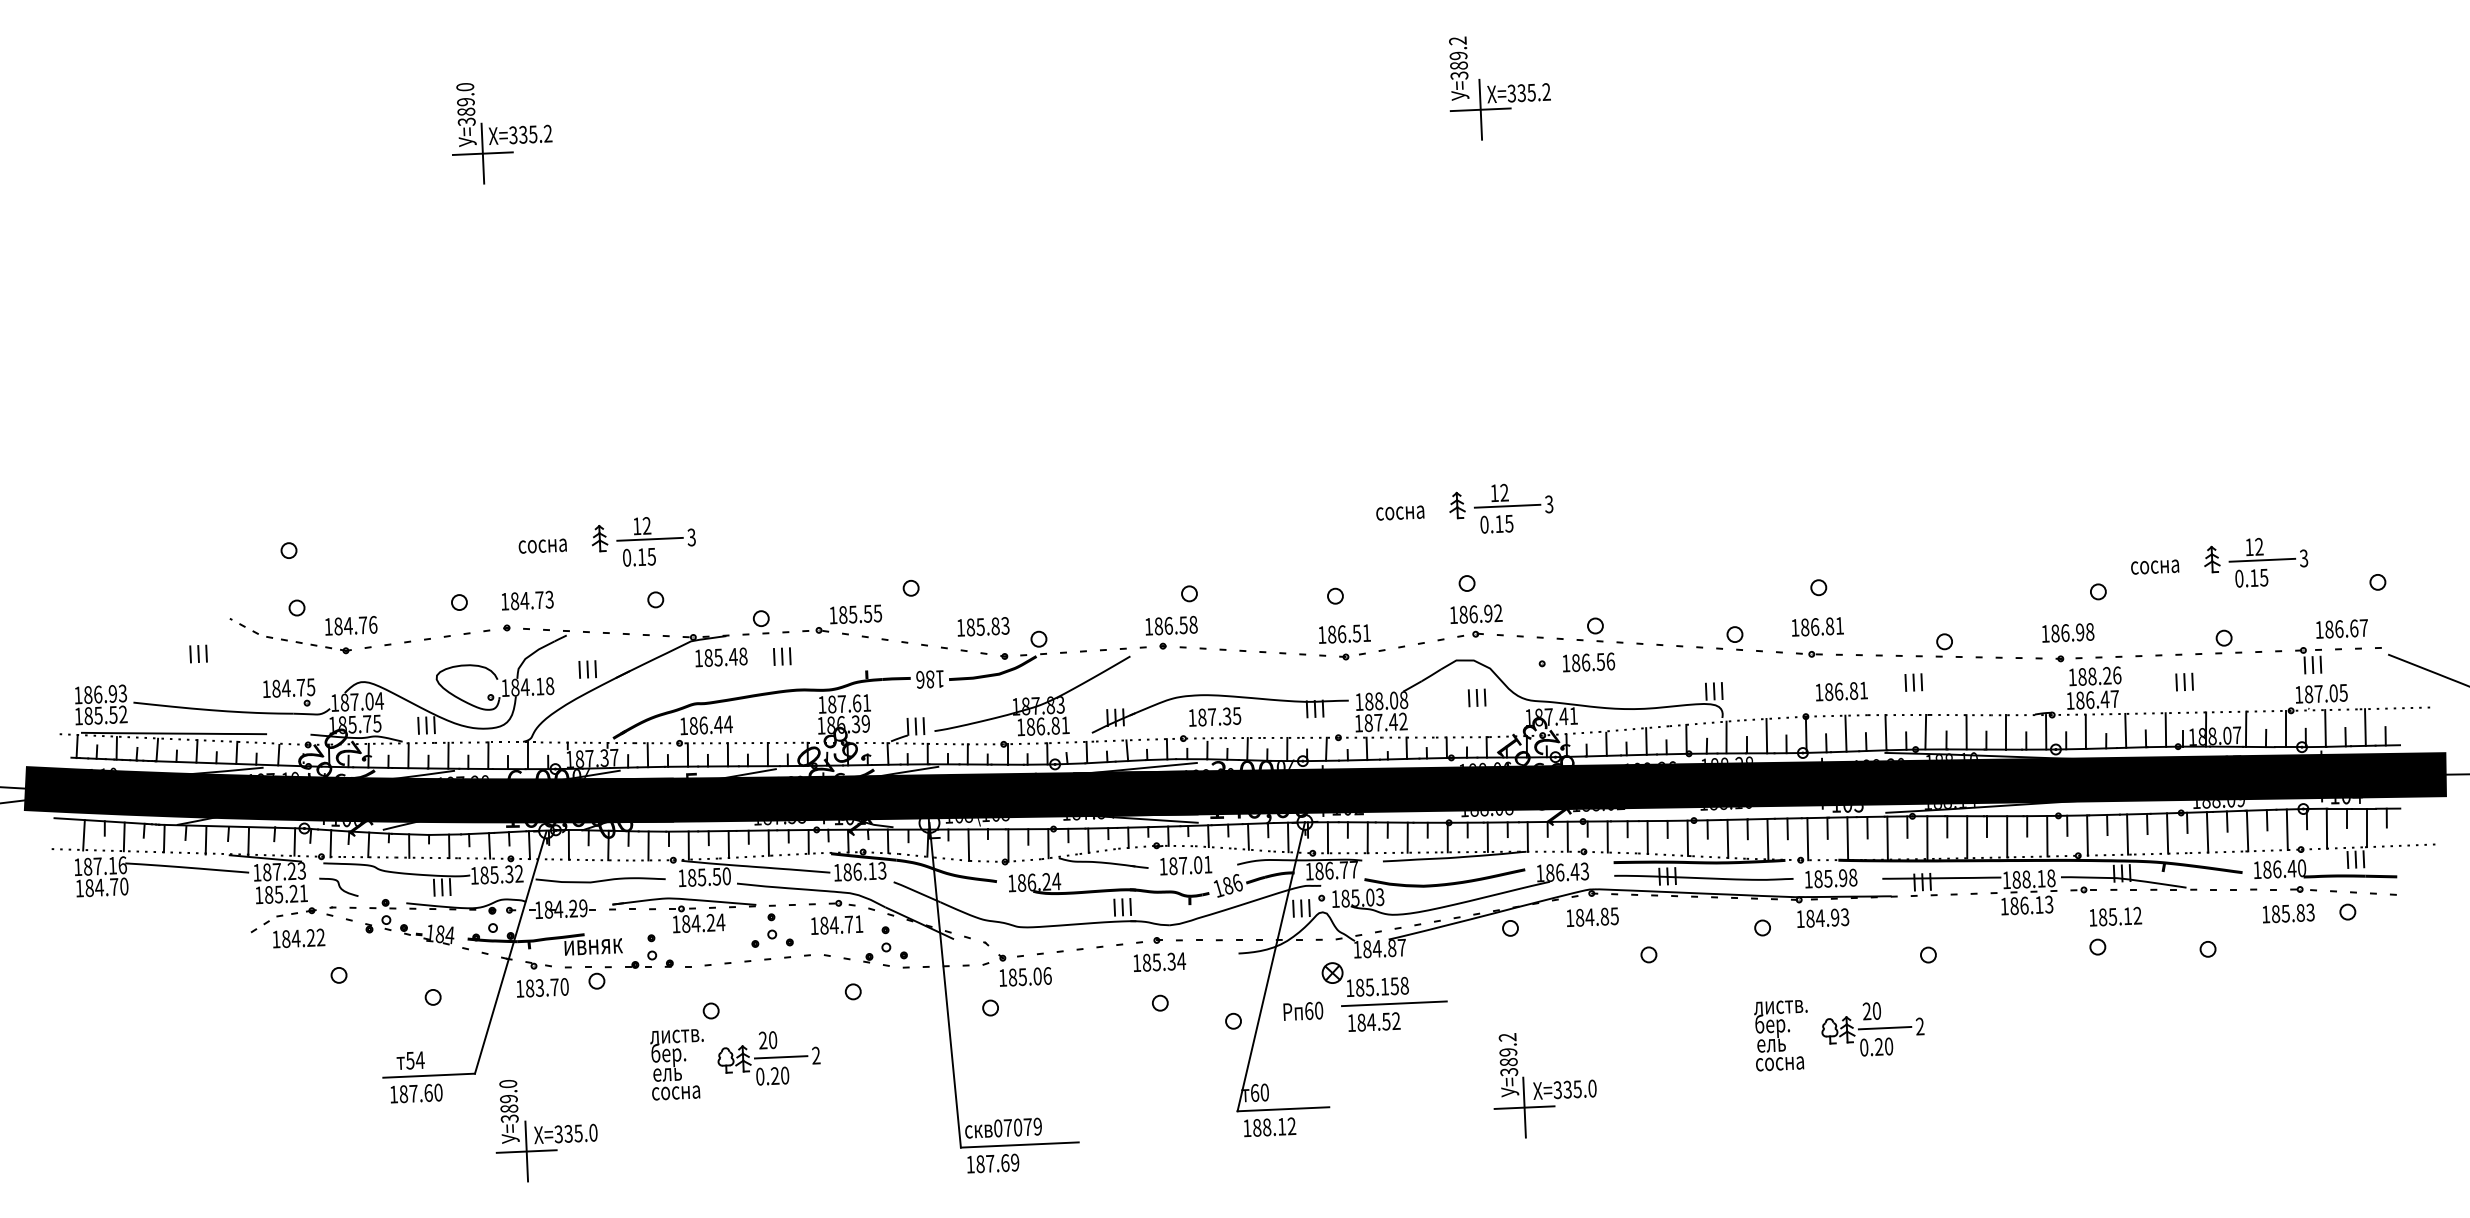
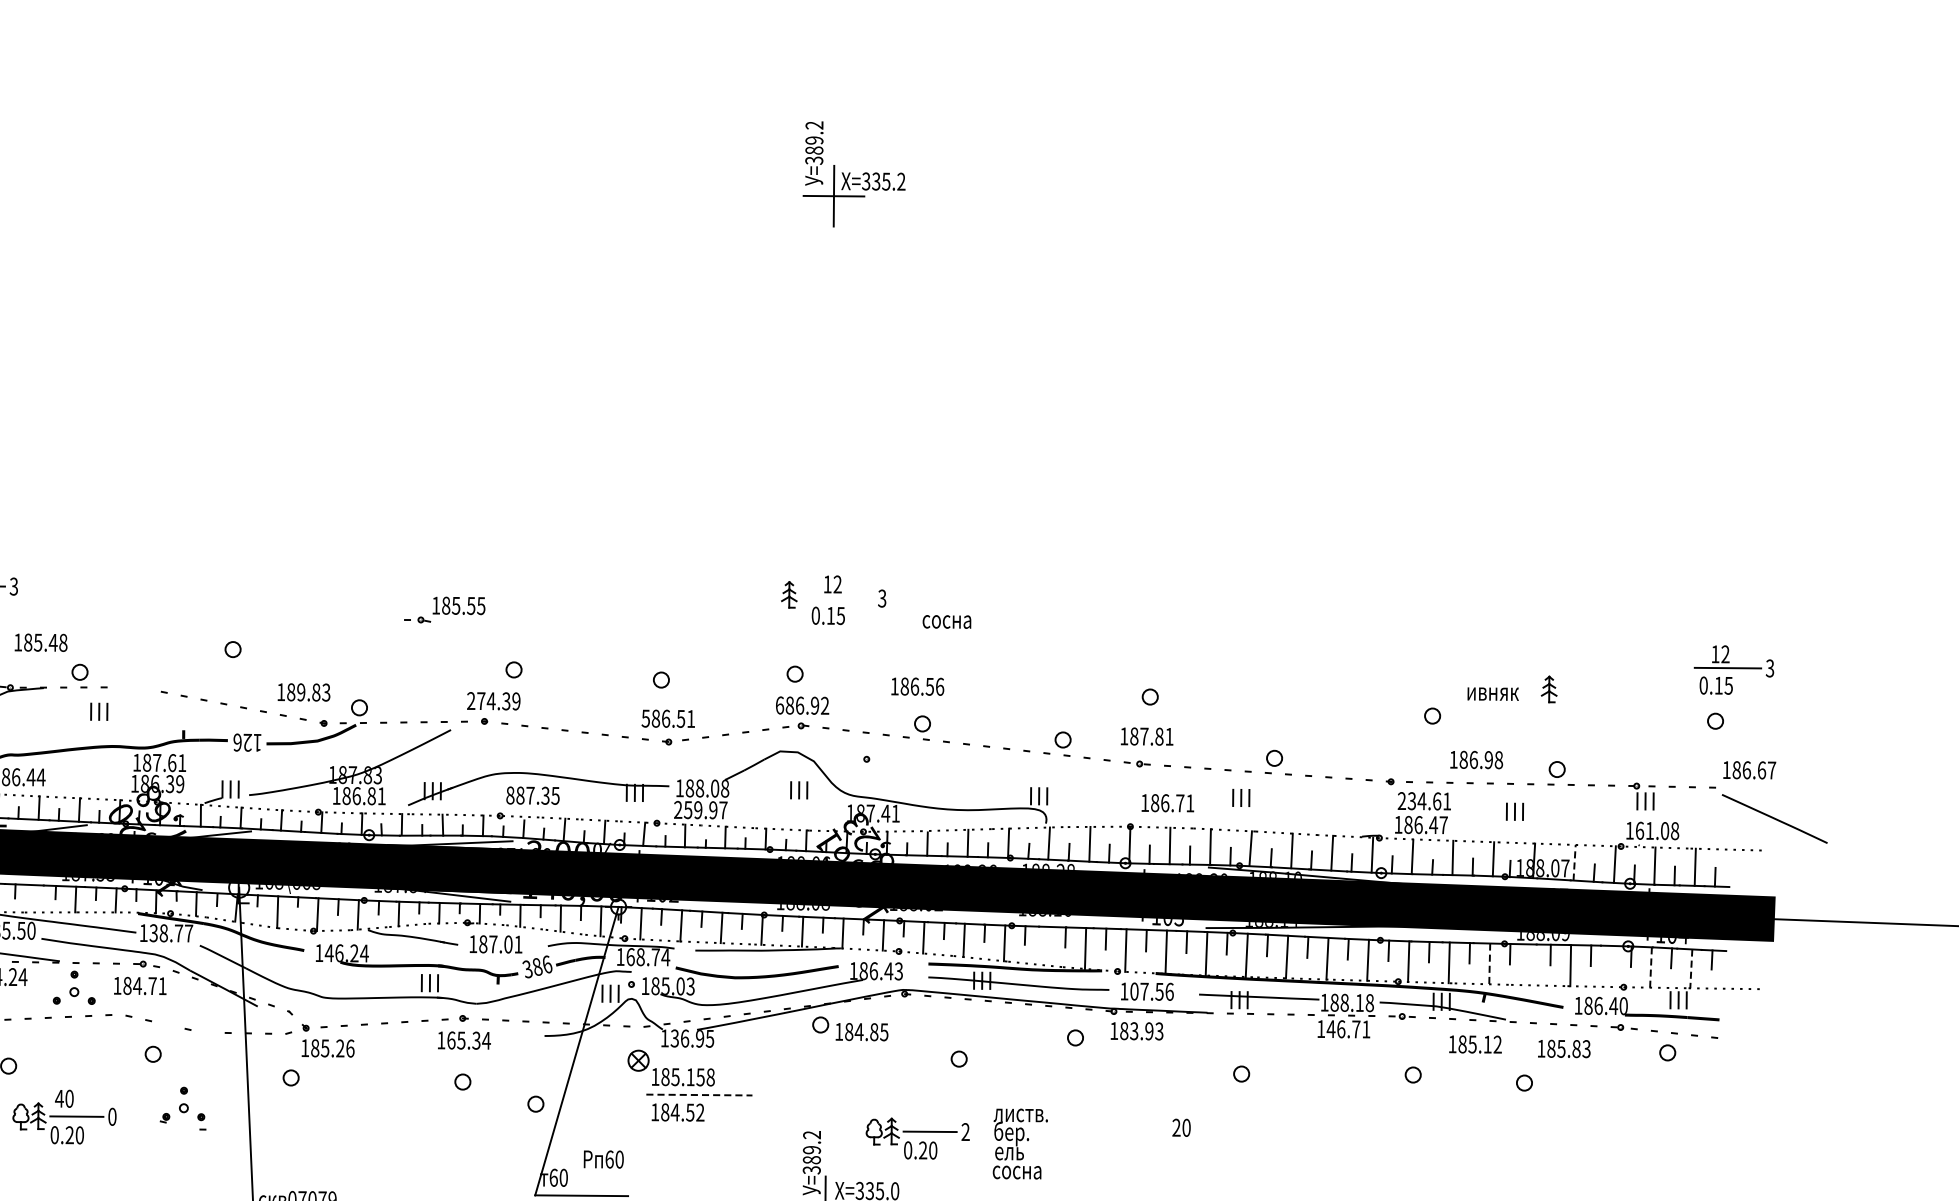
line: (1507, 505) -> (840, 597), removed
text: (1400, 512) -> (947, 621), moved
part: (2268, 562) -> (1734, 670), moved
text: (2156, 566) -> (1492, 693), сосна -> ивняк
text: (1453, 615) -> (779, 705), 186.92 -> 686.92
part: (841, 618) -> (444, 609), moved
text: (1170, 625) -> (493, 700), 186.58 -> 274.39
text: (980, 626) -> (301, 691), 185.83 -> 189.83
text: (1814, 626) -> (1143, 736), 186.81 -> 187.81
text: (2341, 628) -> (1749, 769), moved
text: (2068, 632) -> (1477, 759), moved
text: (1322, 635) -> (646, 719), 186.51 -> 586.51
text: (721, 657) -> (41, 642), moved
text: (1589, 662) -> (918, 686), moved
text: (2094, 676) -> (1424, 801), 188.26 -> 234.61
text: (930, 679) -> (247, 742), 186 -> 126
text: (1853, 690) -> (1179, 802), 186.81 -> 186.71
text: (2326, 693) -> (1657, 830), 187.05 -> 161.08
text: (1192, 717) -> (510, 795), 187.35 -> 887.35
text: (1380, 722) -> (700, 810), 187.42 -> 259.97
line: (2246, 729) -> (1574, 862), solid -> dashed
text: (1209, 769) -> (524, 848), 188.00 -> 271.26
text: (985, 820) -> (295, 888), 168\168 -> 168\668
line: (2326, 828) -> (1650, 967), solid -> dashed
line: (2366, 828) -> (1691, 969), solid -> dashed
line: (2286, 829) -> (1610, 966), removed
line: (2207, 832) -> (1530, 965), removed
line: (2167, 833) -> (1489, 963), solid -> dashed
line: (1727, 838) -> (1044, 945), removed
line: (728, 844) -> (34, 898), removed
text: (1336, 870) -> (647, 957), 186.77 -> 168.74
text: (864, 871) -> (170, 933), 186.13 -> 138.77
text: (1835, 877) -> (1151, 990), 185.98 -> 107.56
text: (1021, 882) -> (329, 952), 186.24 -> 146.24
text: (1218, 888) -> (527, 969), 186 -> 386
text: (2031, 905) -> (1348, 1029), 186.13 -> 146.71
text: (2288, 913) -> (1564, 1048), moved
text: (1592, 916) -> (861, 1031), moved
text: (2116, 916) -> (1476, 1044), moved
text: (1820, 918) -> (1134, 1031), 184.93 -> 183.93
part: (886, 947) -> (184, 1108), moved
text: (1384, 948) -> (692, 1038), 184.87 -> 136.95
text: (1147, 962) -> (452, 1040), 185.34 -> 165.34
text: (1037, 976) -> (340, 1048), 185.06 -> 185.26
line: (1394, 1003) -> (699, 1094), solid -> dashed
text: (1303, 1010) -> (603, 1158), moved
text: (1780, 1035) -> (1019, 1143), moved
part: (1872, 1036) -> (917, 1139), moved
text: (762, 1040) -> (58, 1098), 20 -> 40
text: (816, 1055) -> (112, 1116), 2 -> 0

